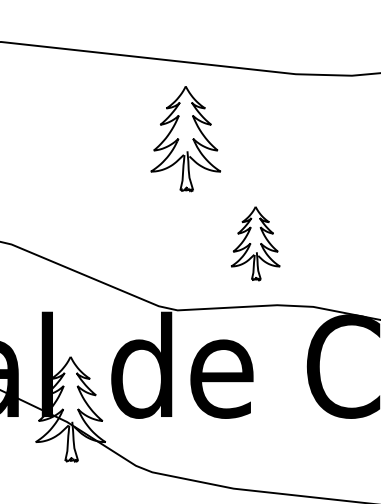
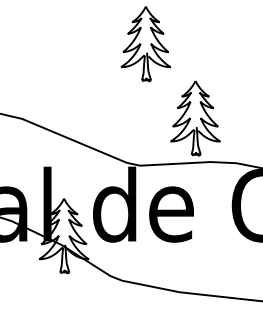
part: (255, 243) -> (195, 118), size x1.43

